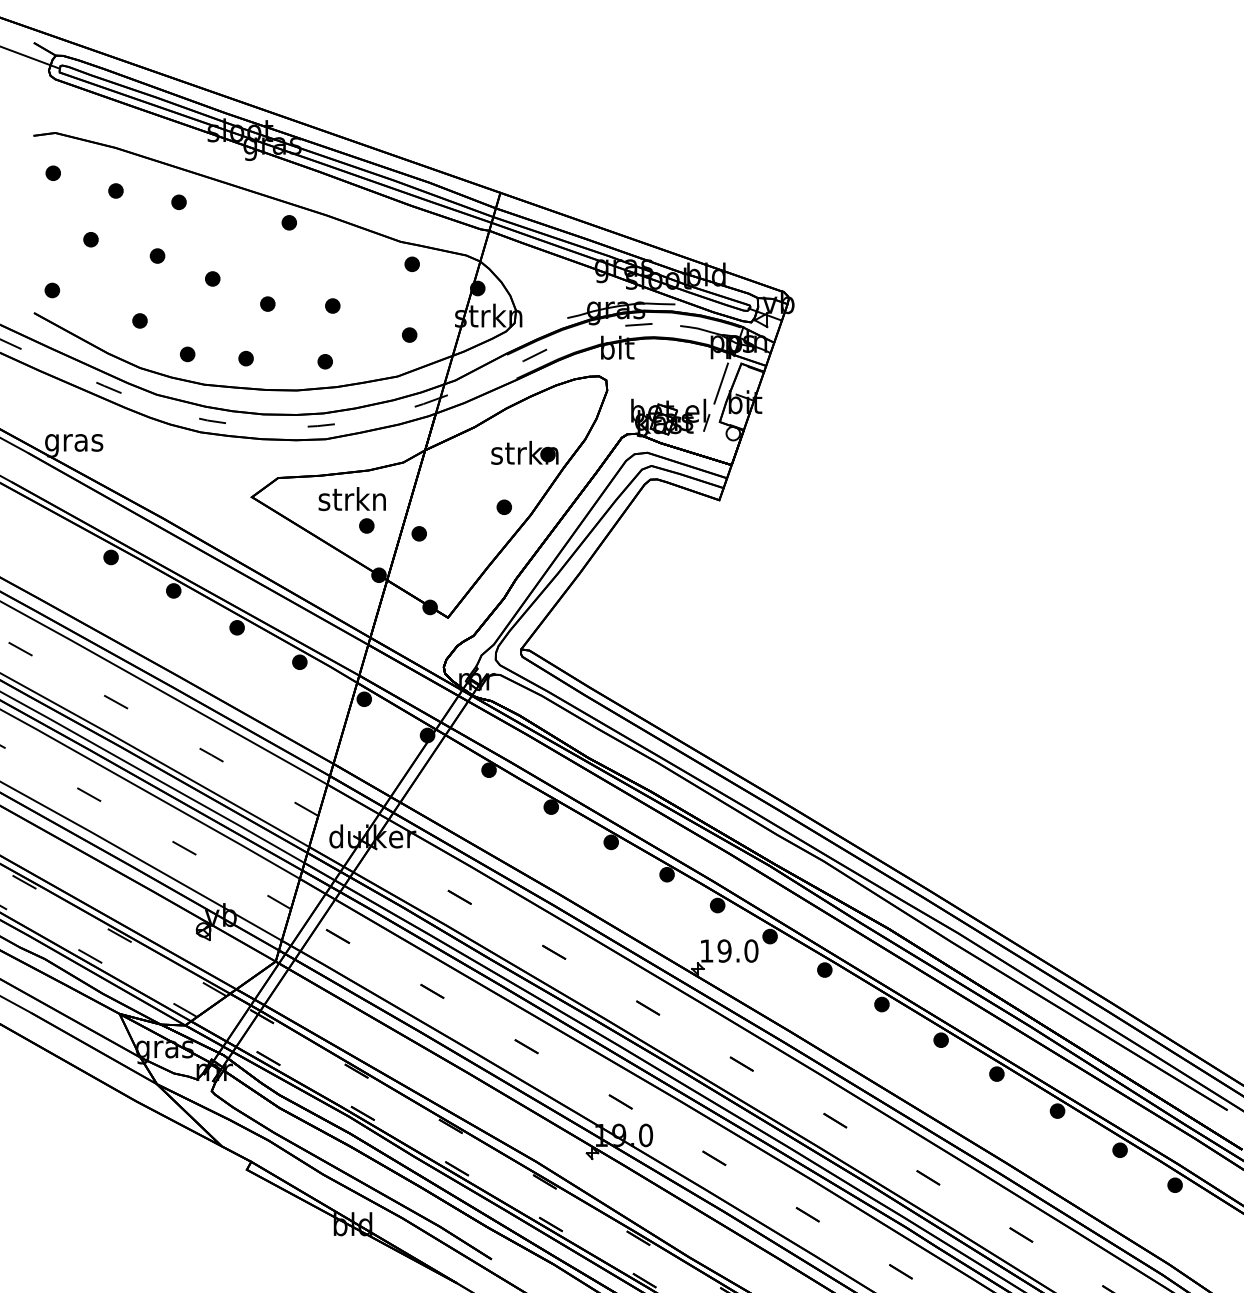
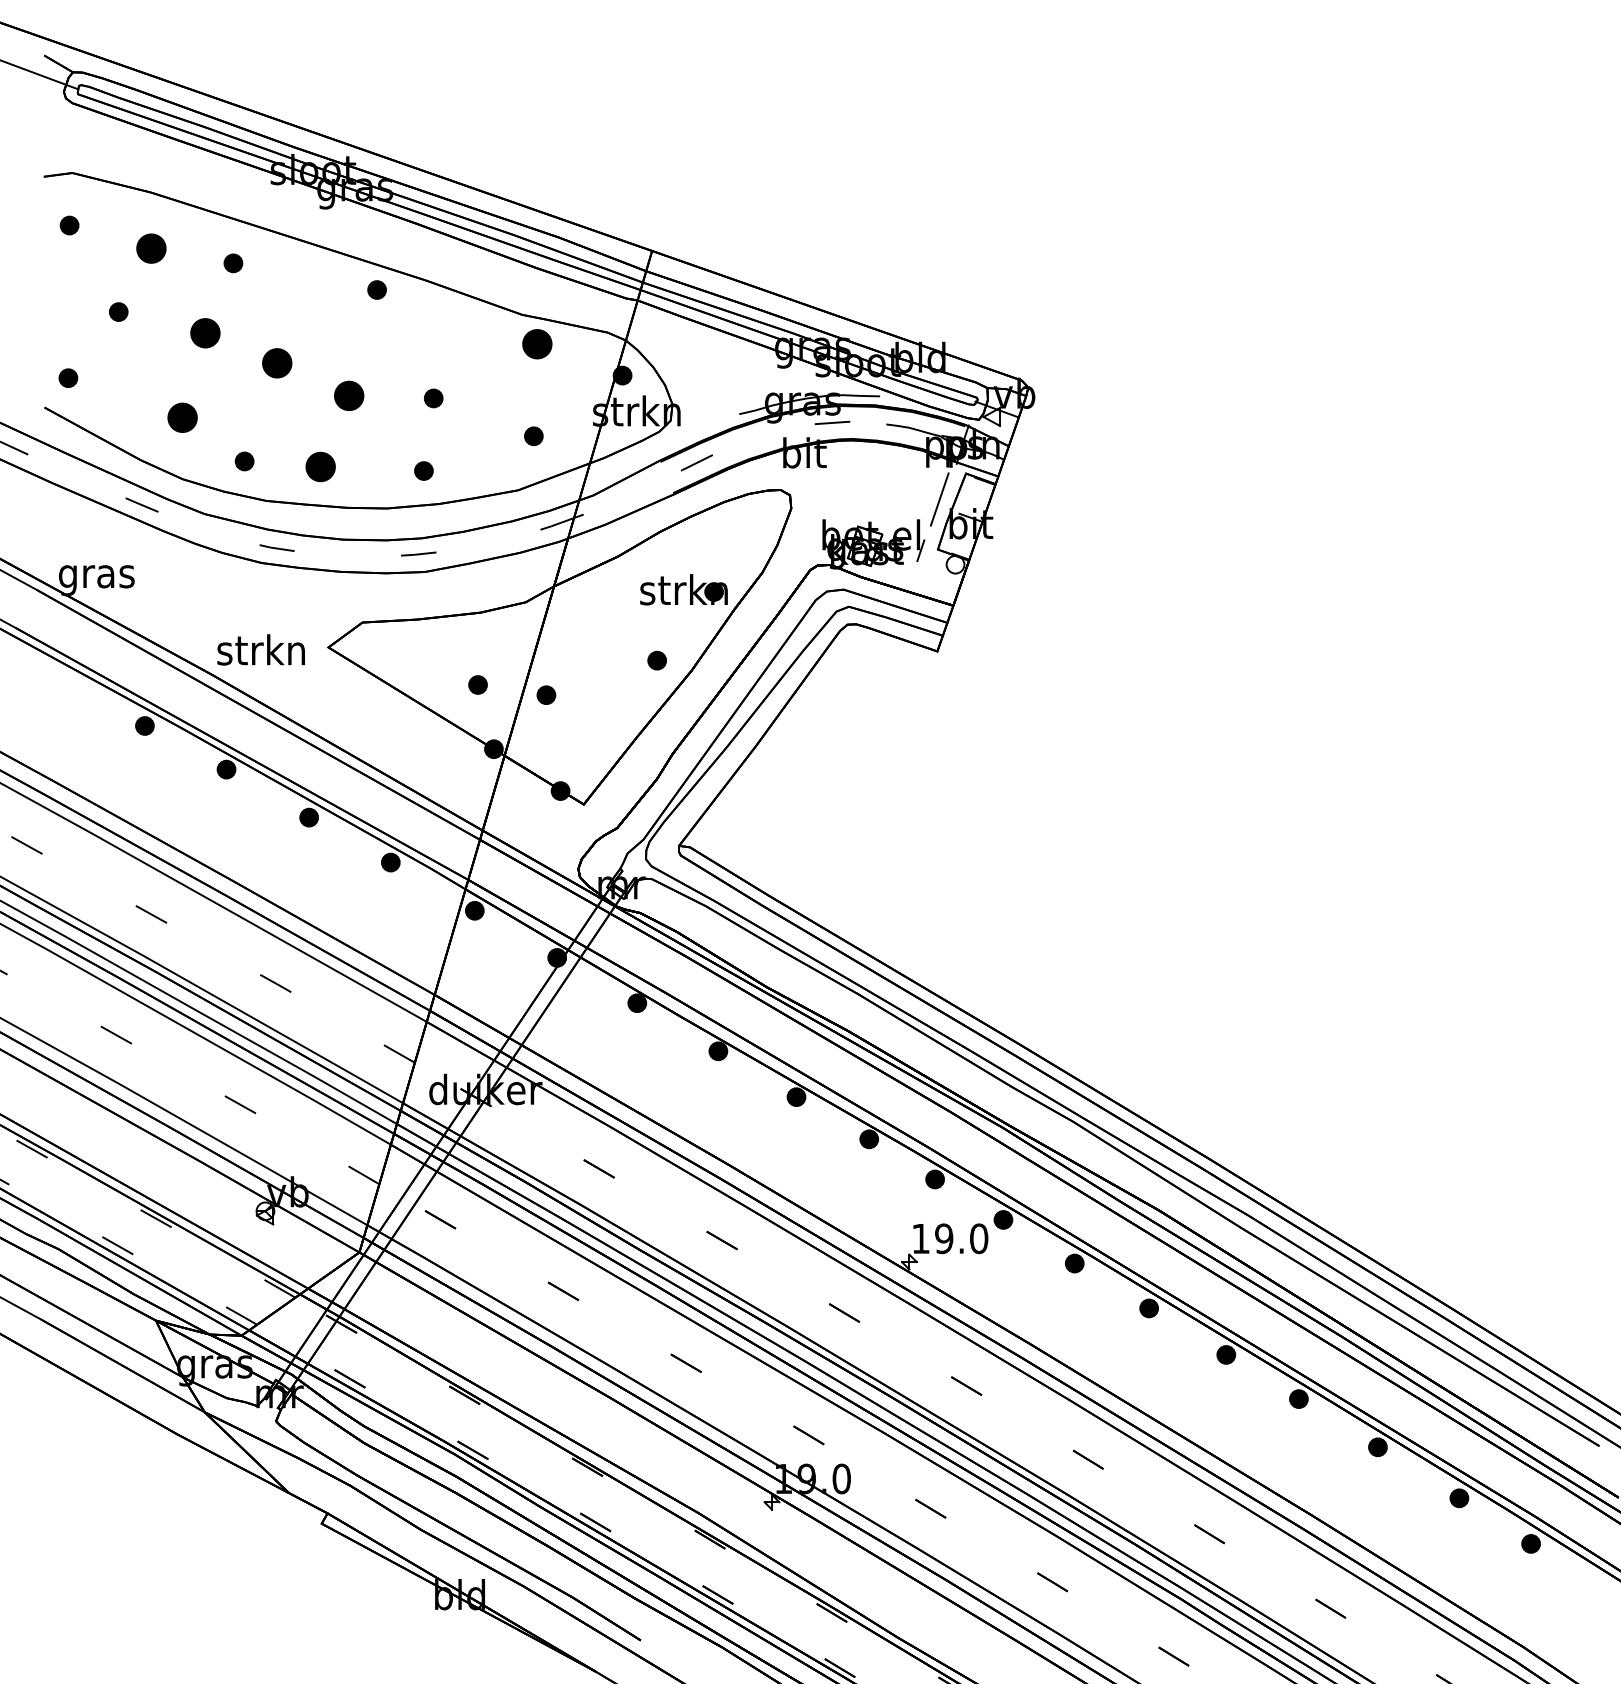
part: (115, 190) -> (150, 248), size x1.6
part: (157, 256) -> (205, 333), size x1.6
part: (411, 263) -> (536, 343), size x1.6
part: (212, 278) -> (277, 362), size x1.6
part: (267, 303) -> (348, 395), size x1.6
part: (139, 320) -> (182, 417), size x1.6
part: (245, 358) -> (320, 466), size x1.6
text: (351, 498) -> (260, 649), moved

